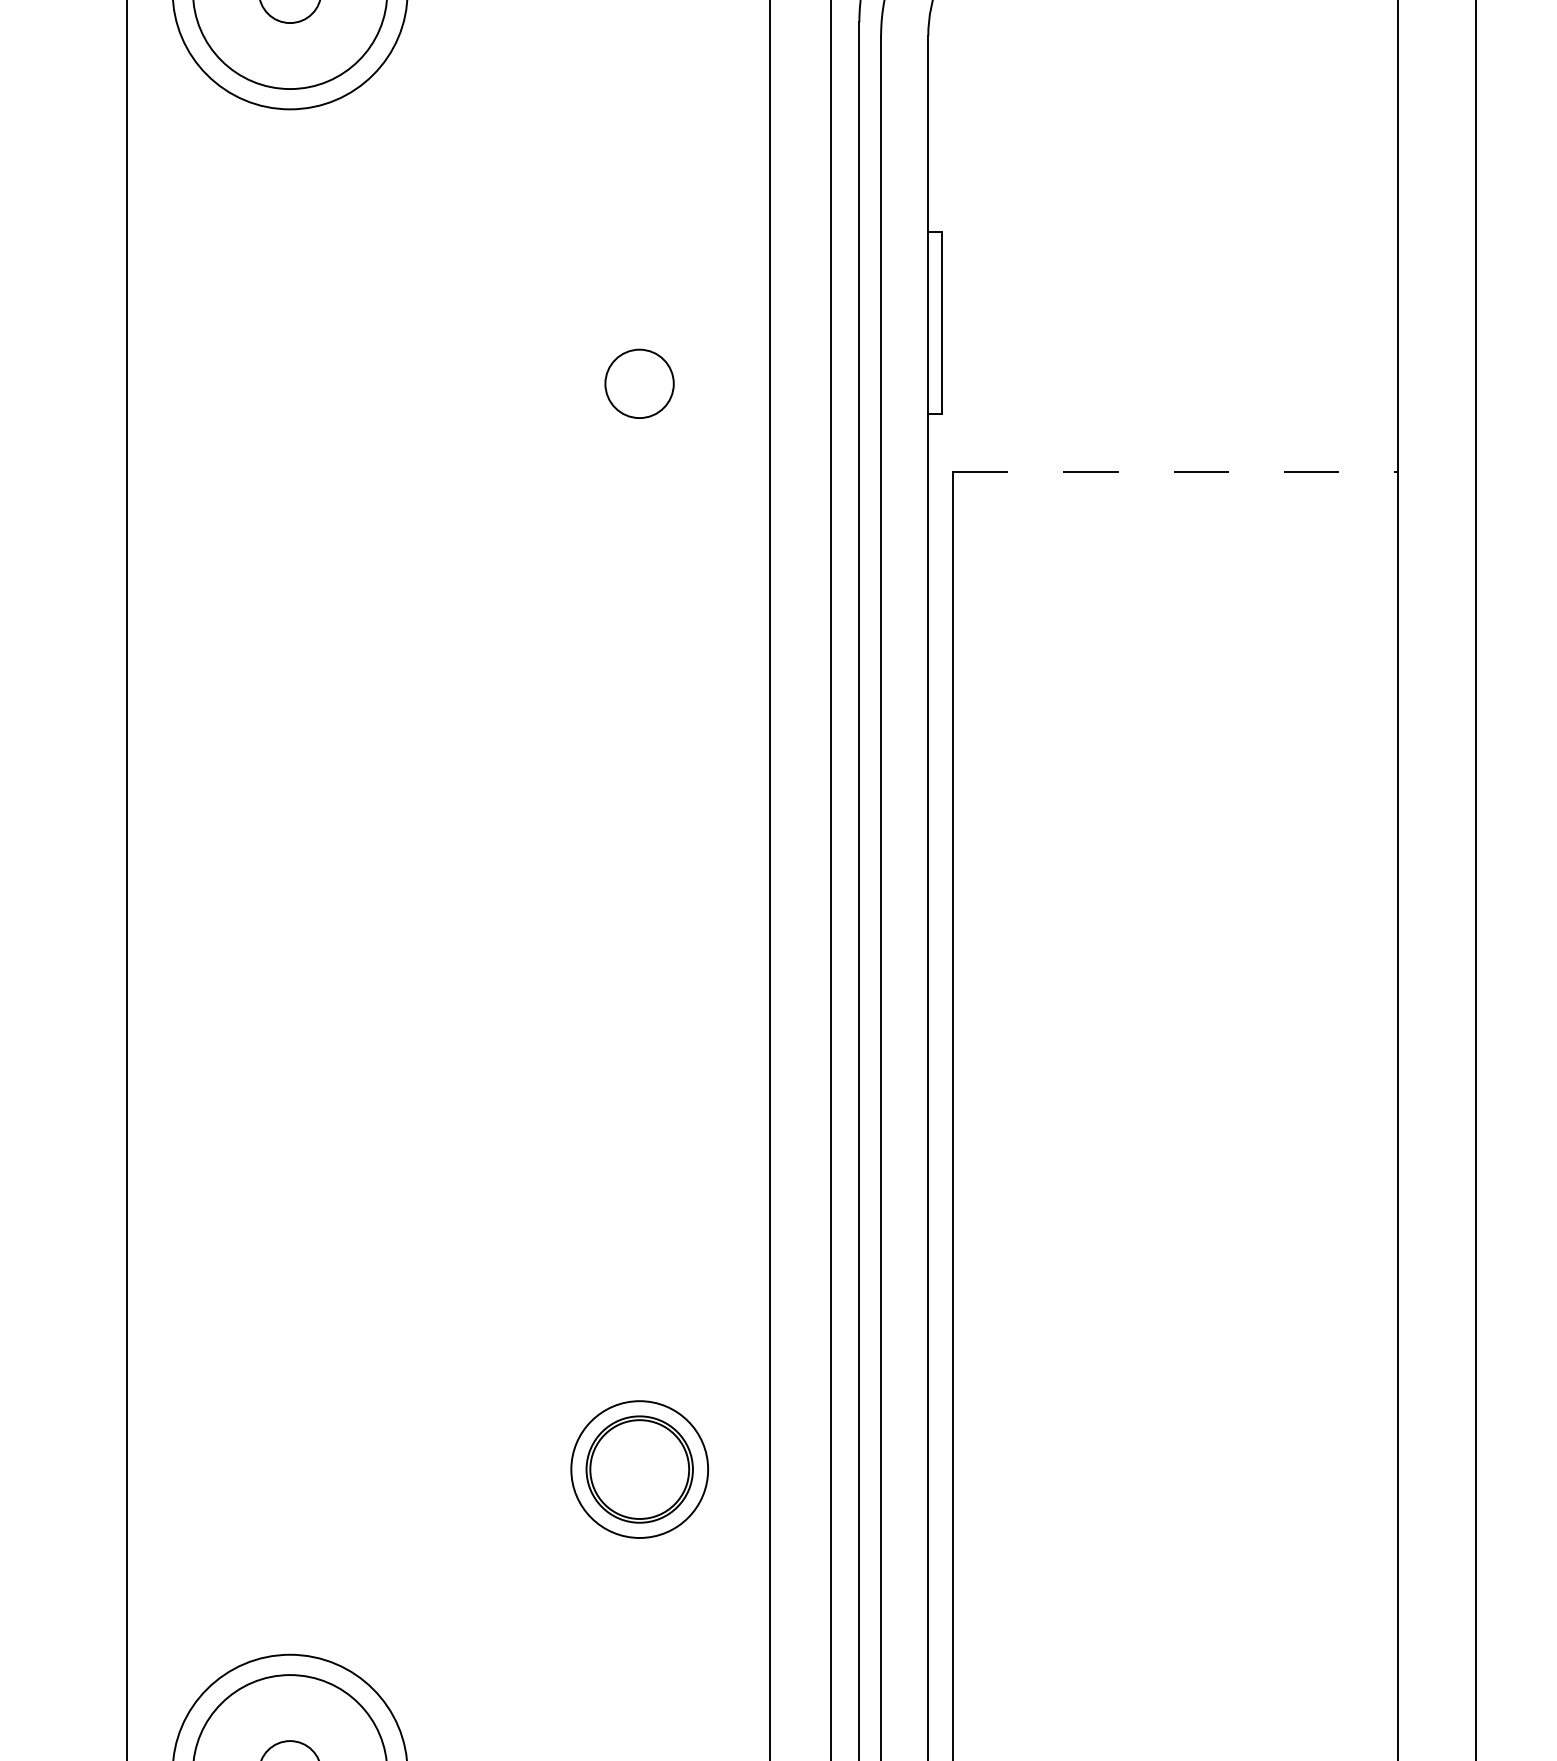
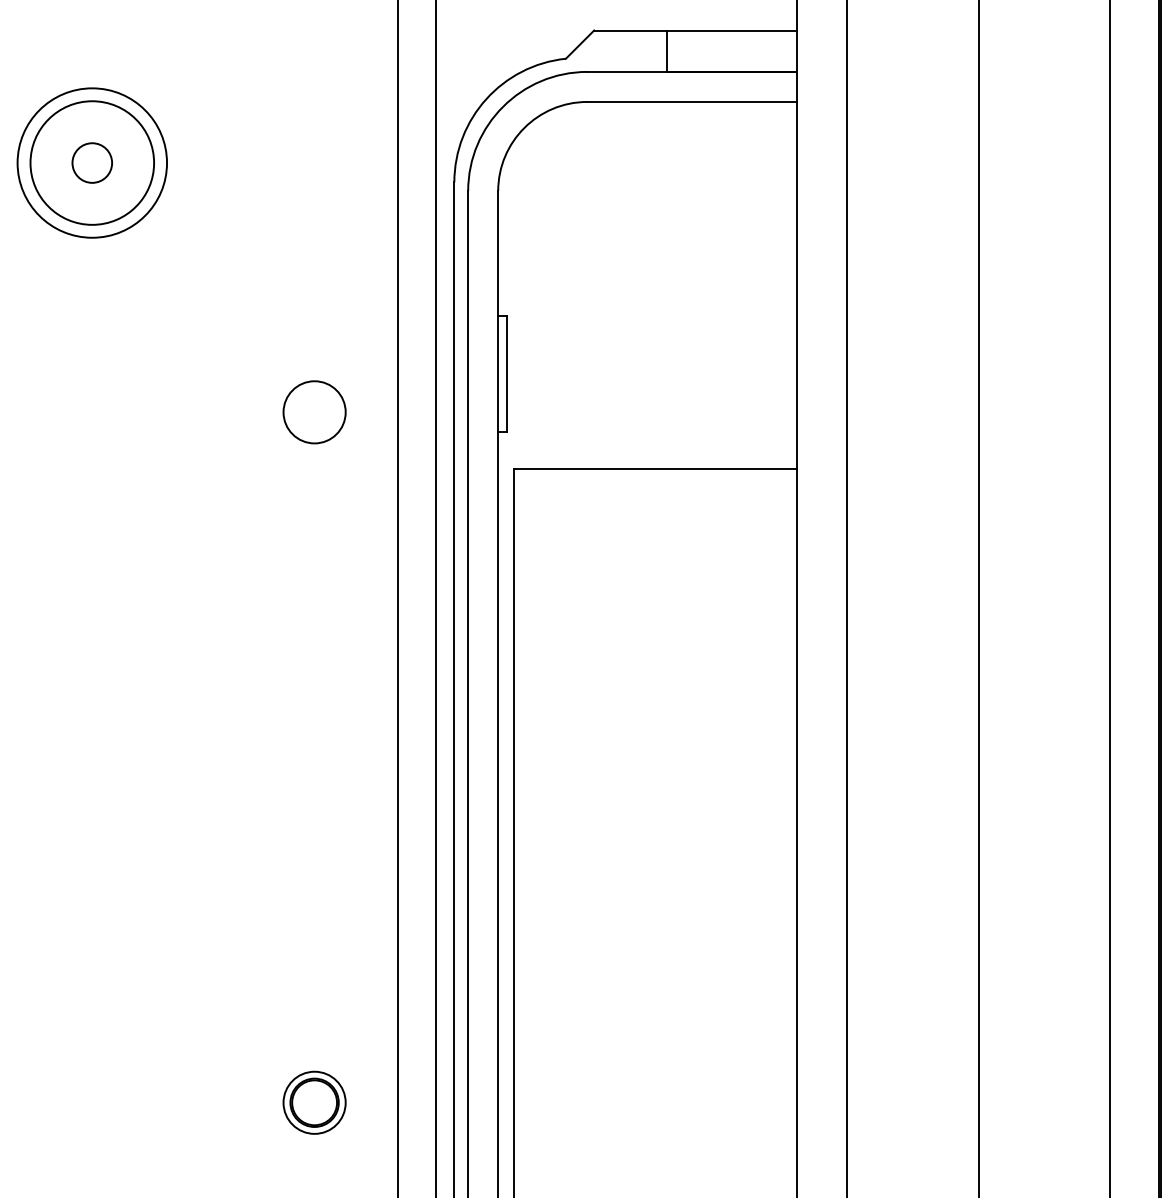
circle: (639, 384) -> (314, 412), size x1.43
line: (1175, 472) -> (655, 468), dashed -> solid
part: (639, 1468) -> (314, 1102), size x0.71

